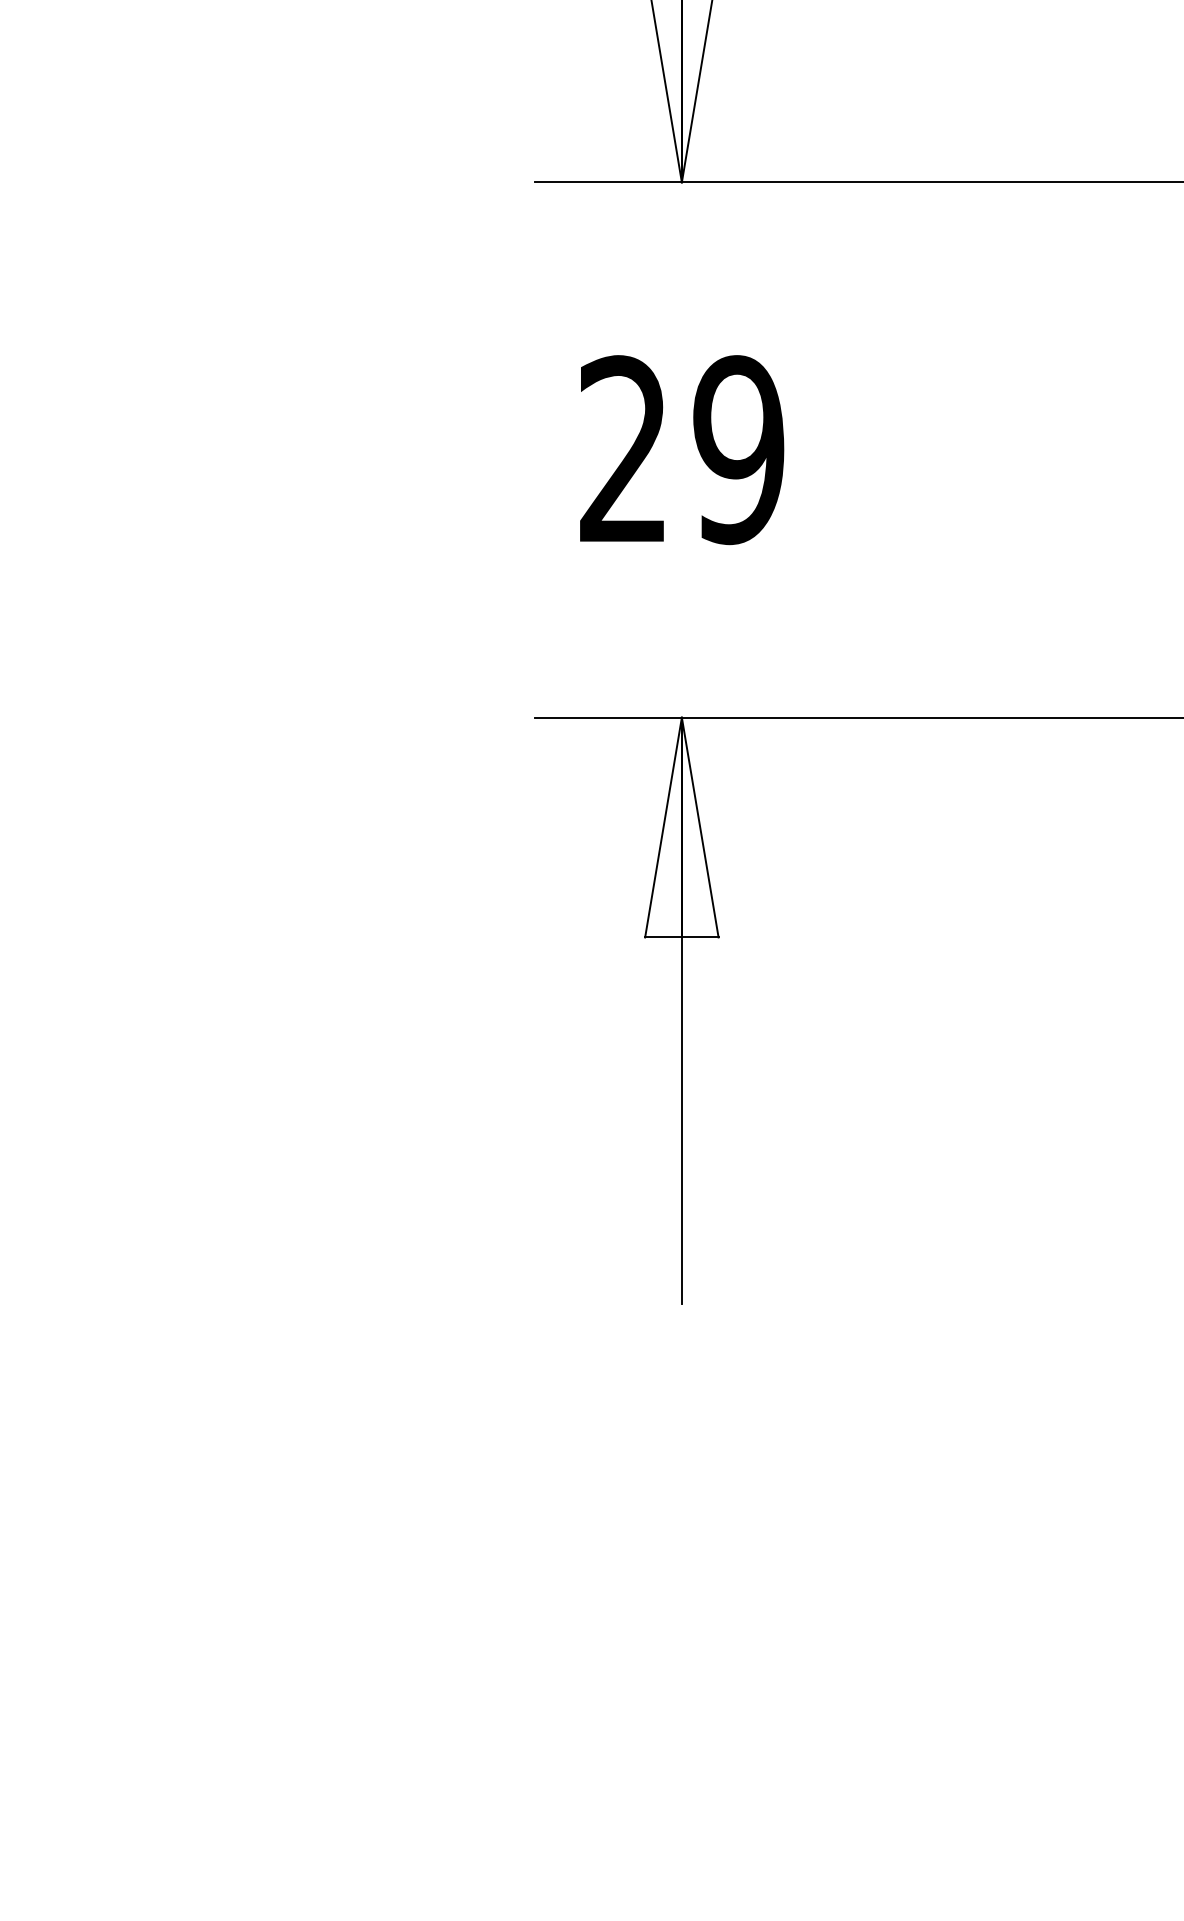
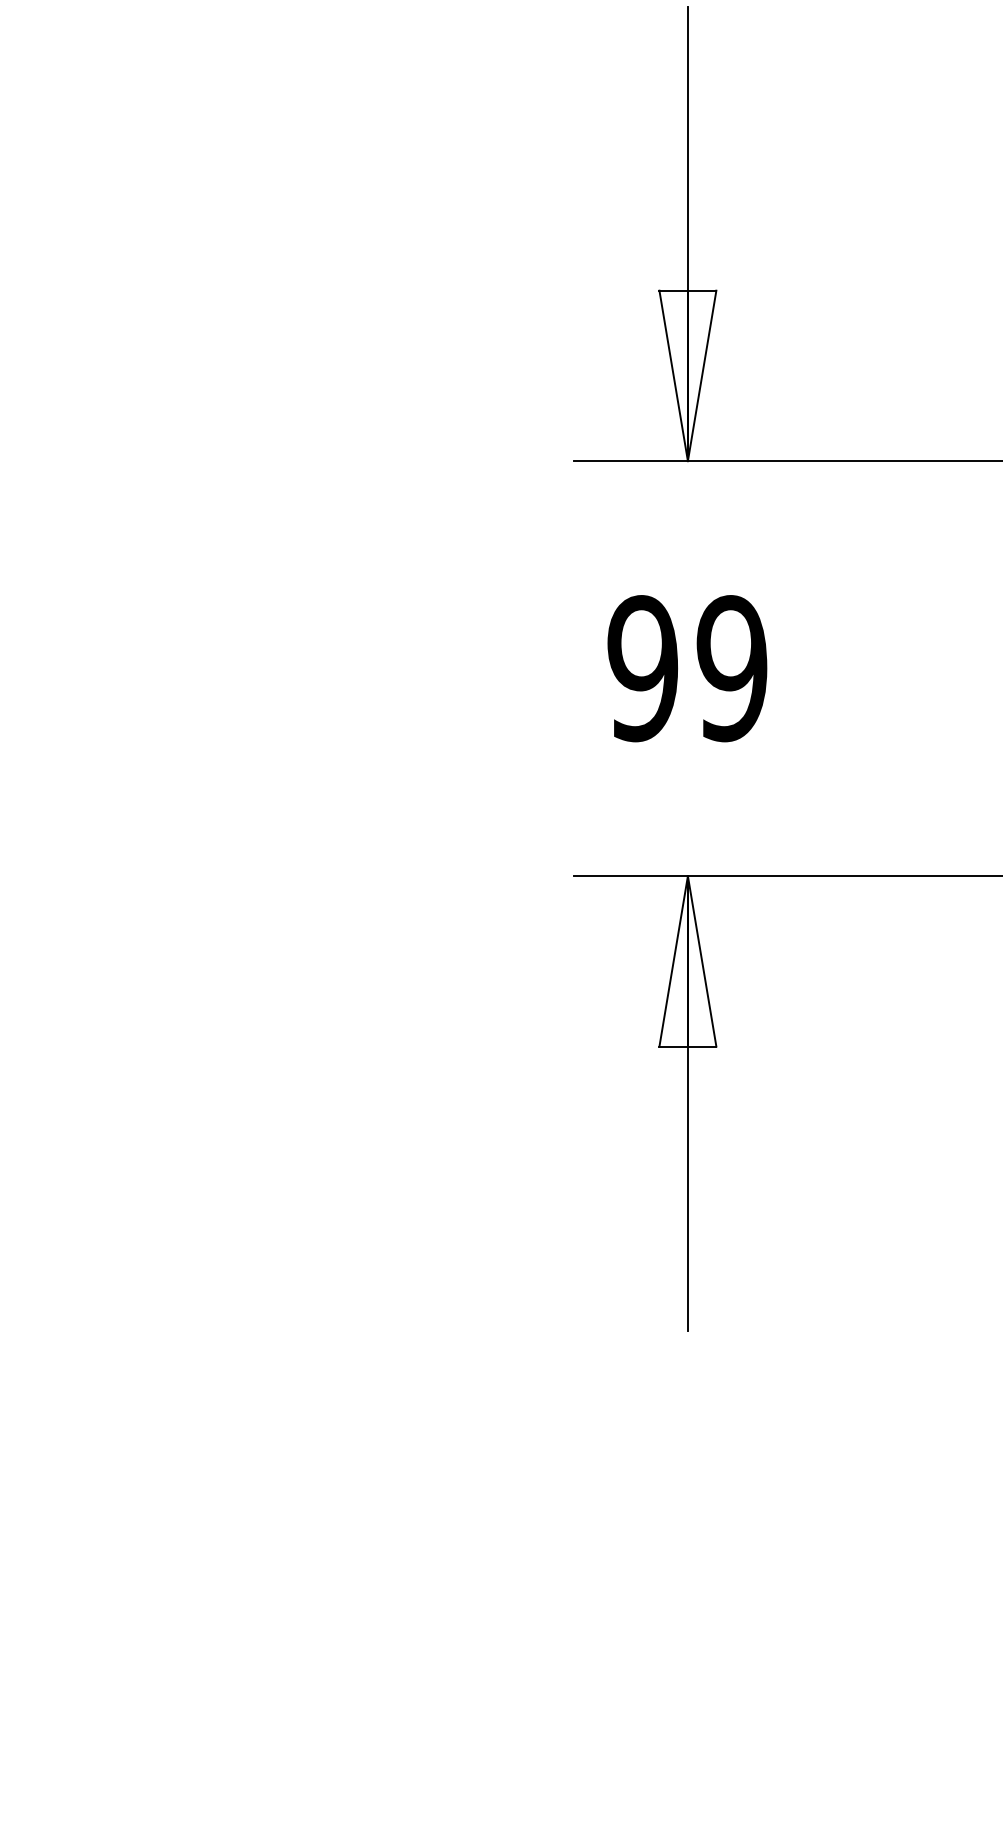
text: (623, 449) -> (642, 668), 29 -> 99

